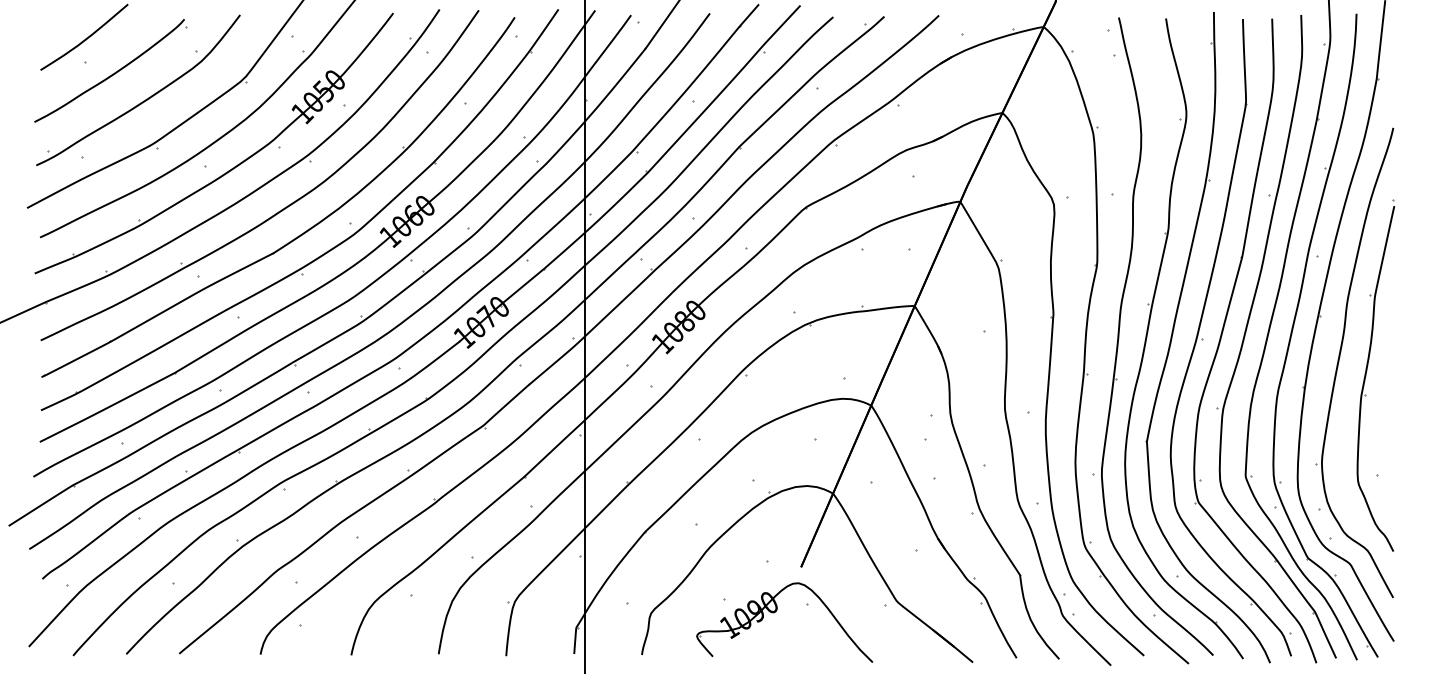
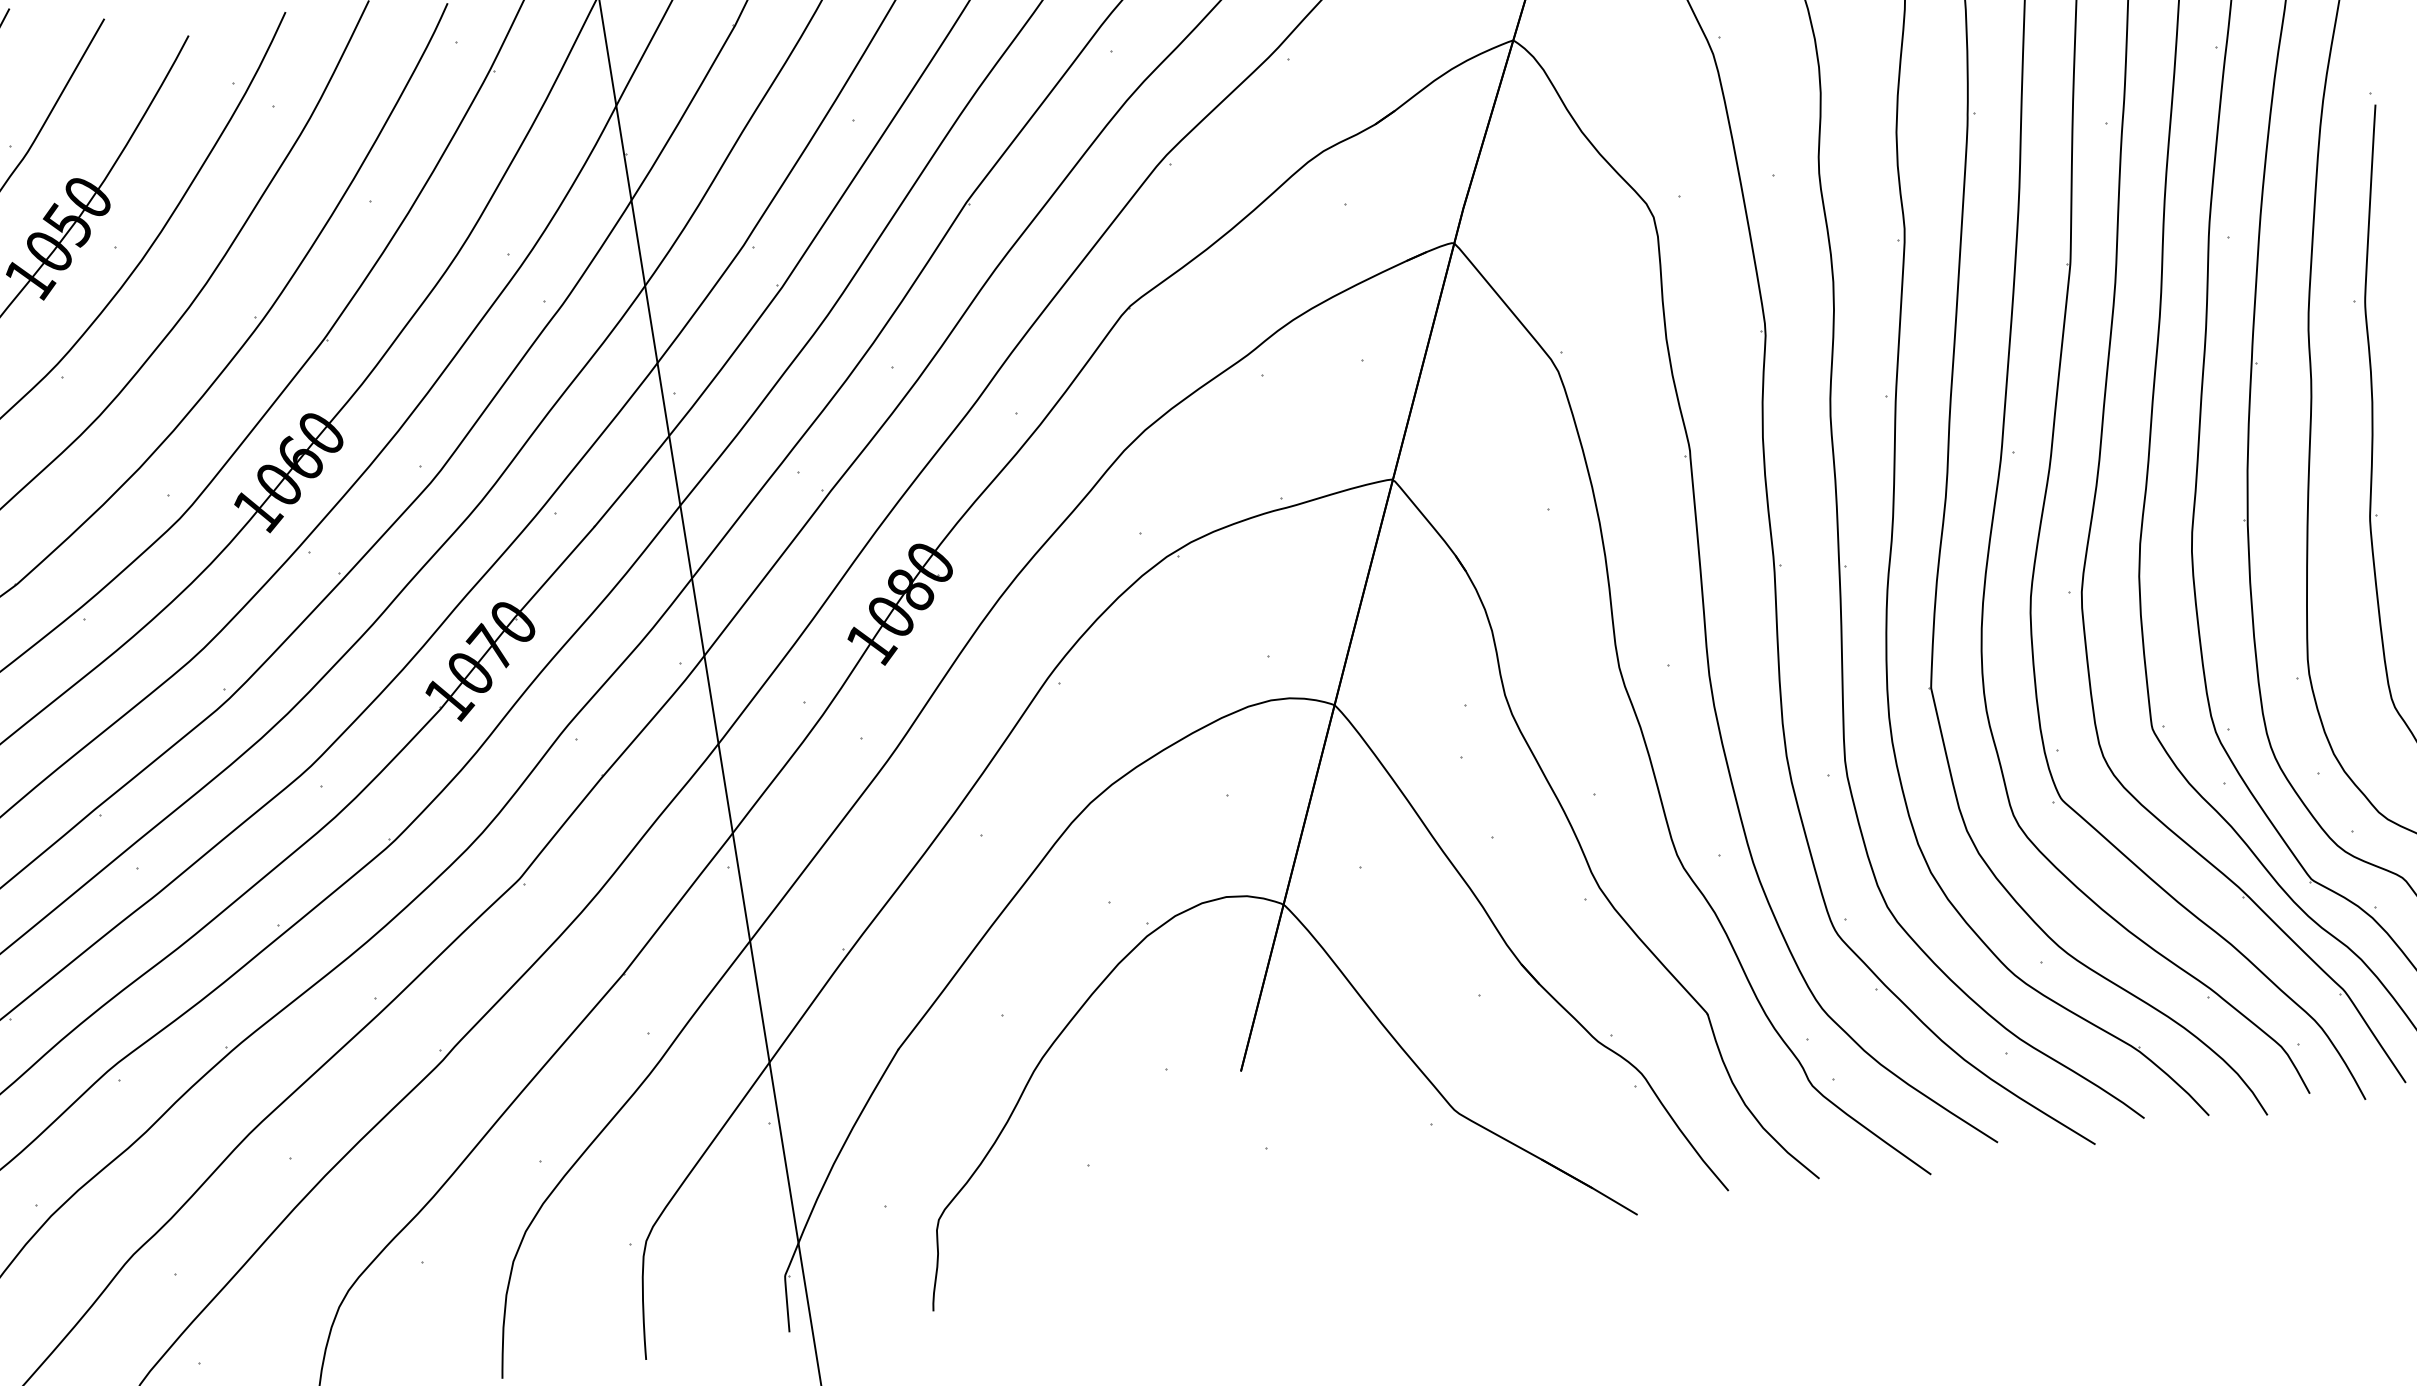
part: (775, 612) -> (1201, 1175), removed

